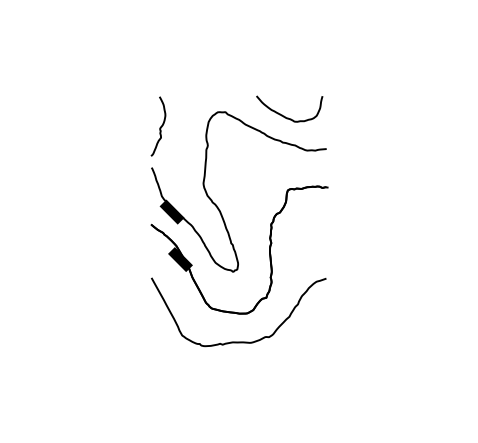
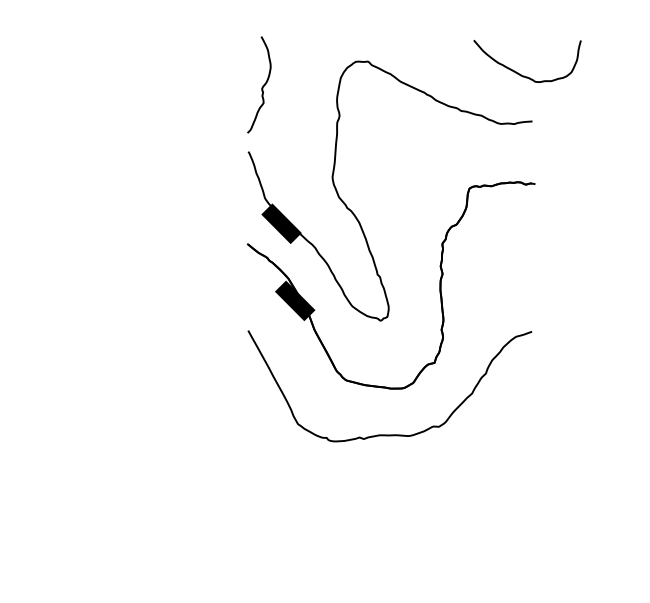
curve: (284, 115) -> (519, 71), moved

